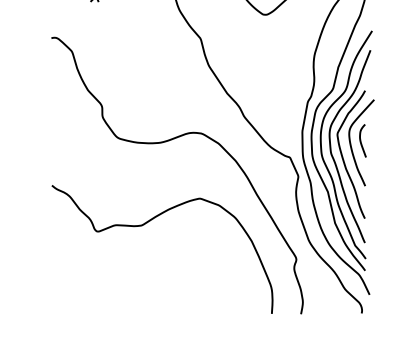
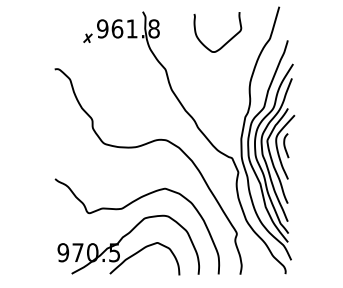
part: (143, 265) -> (123, 238), added

